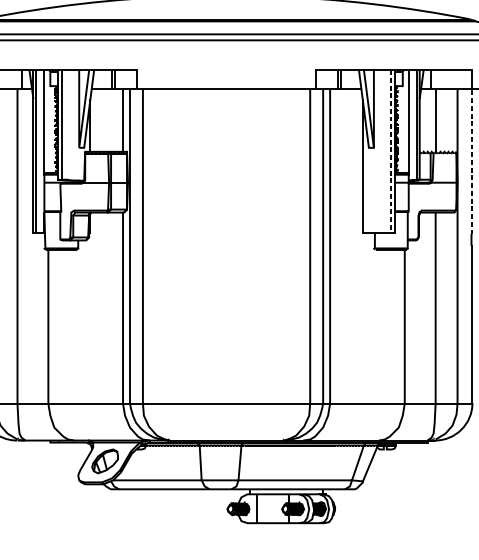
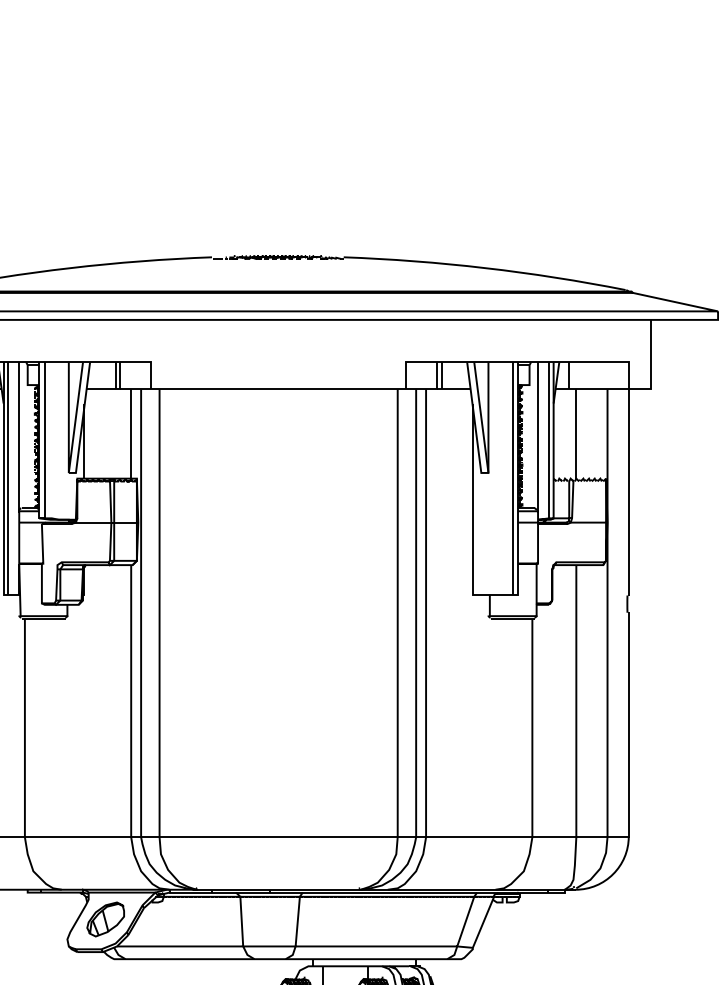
line: (390, 152) -> (512, 479), dashed -> solid
line: (472, 162) -> (628, 493), dashed -> solid

